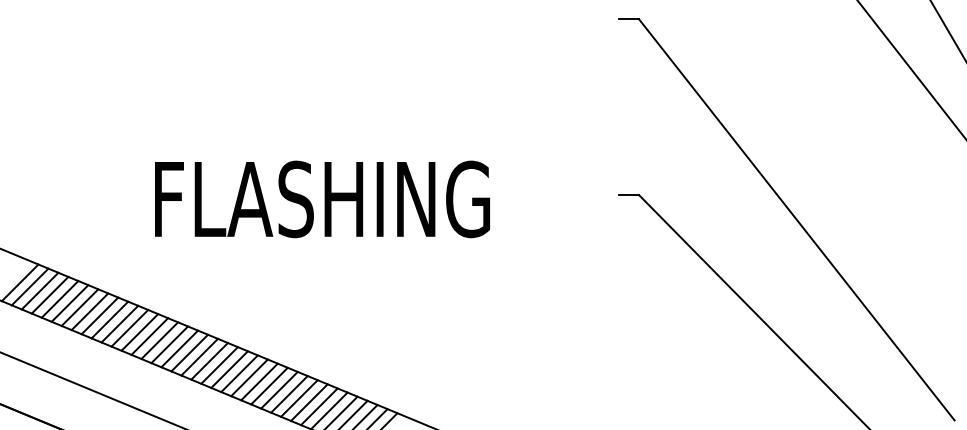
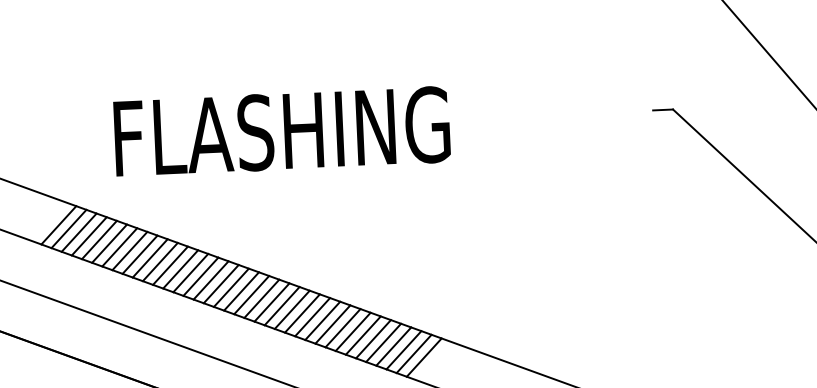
text: (322, 199) -> (282, 131), moved

